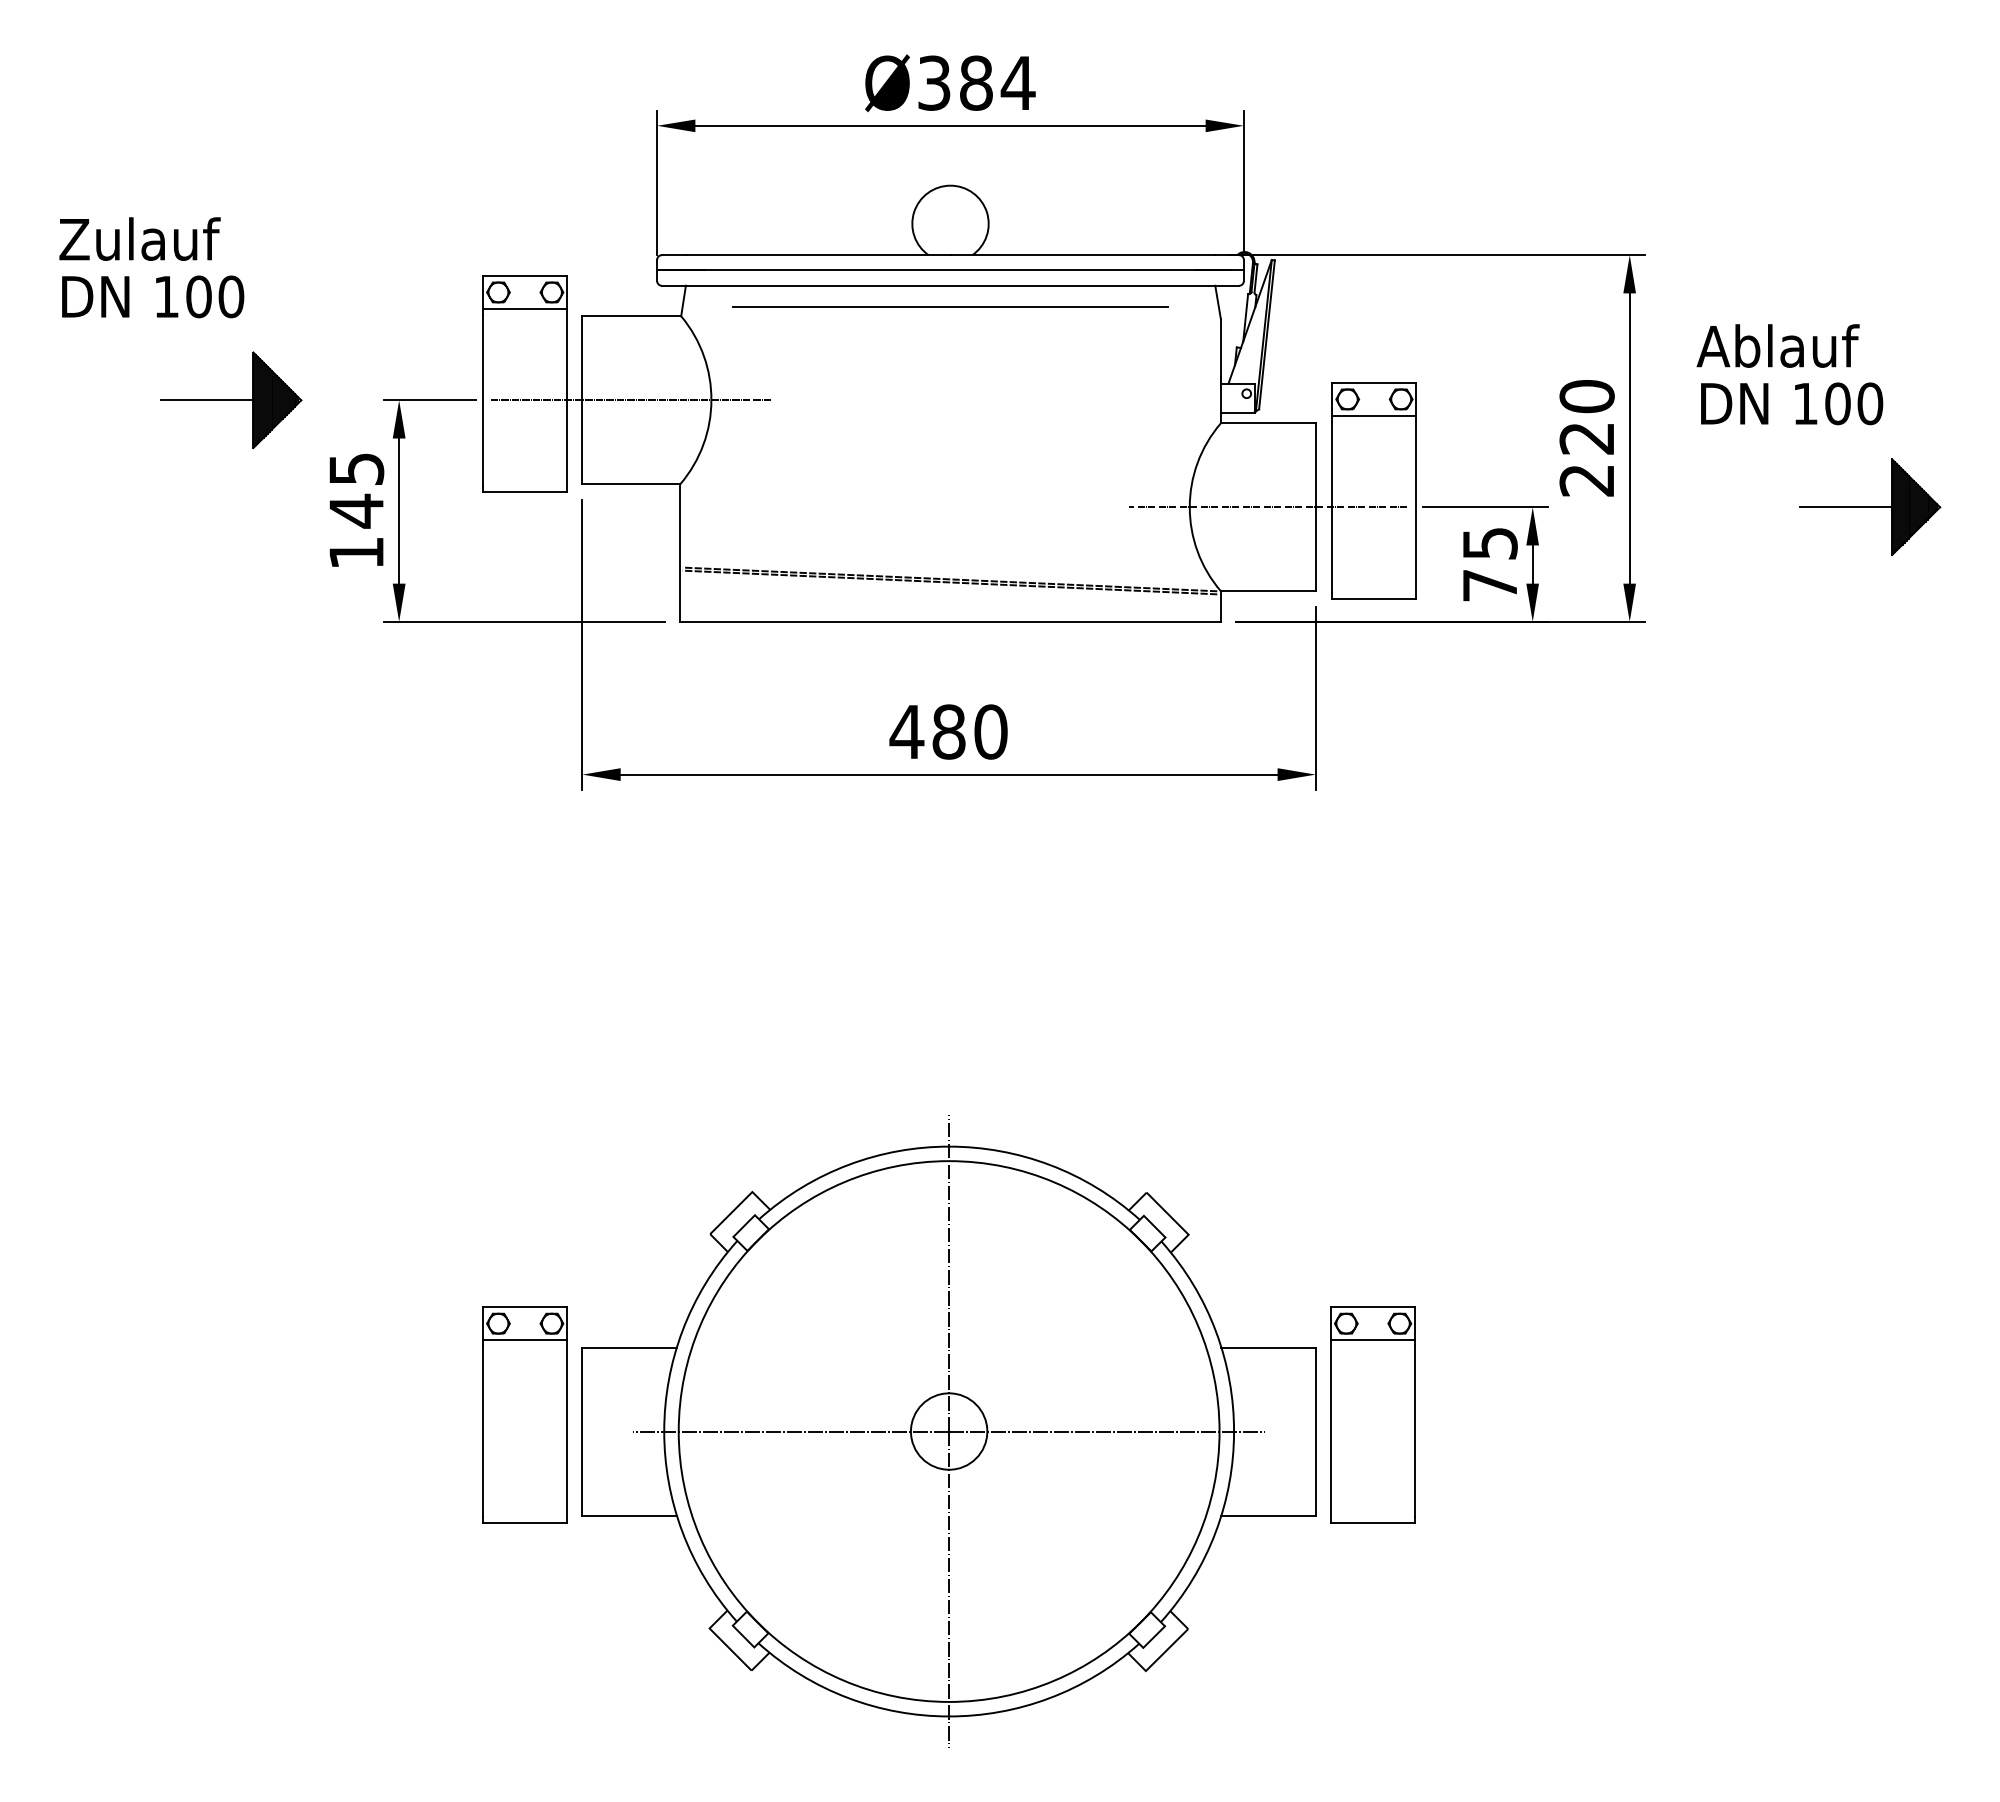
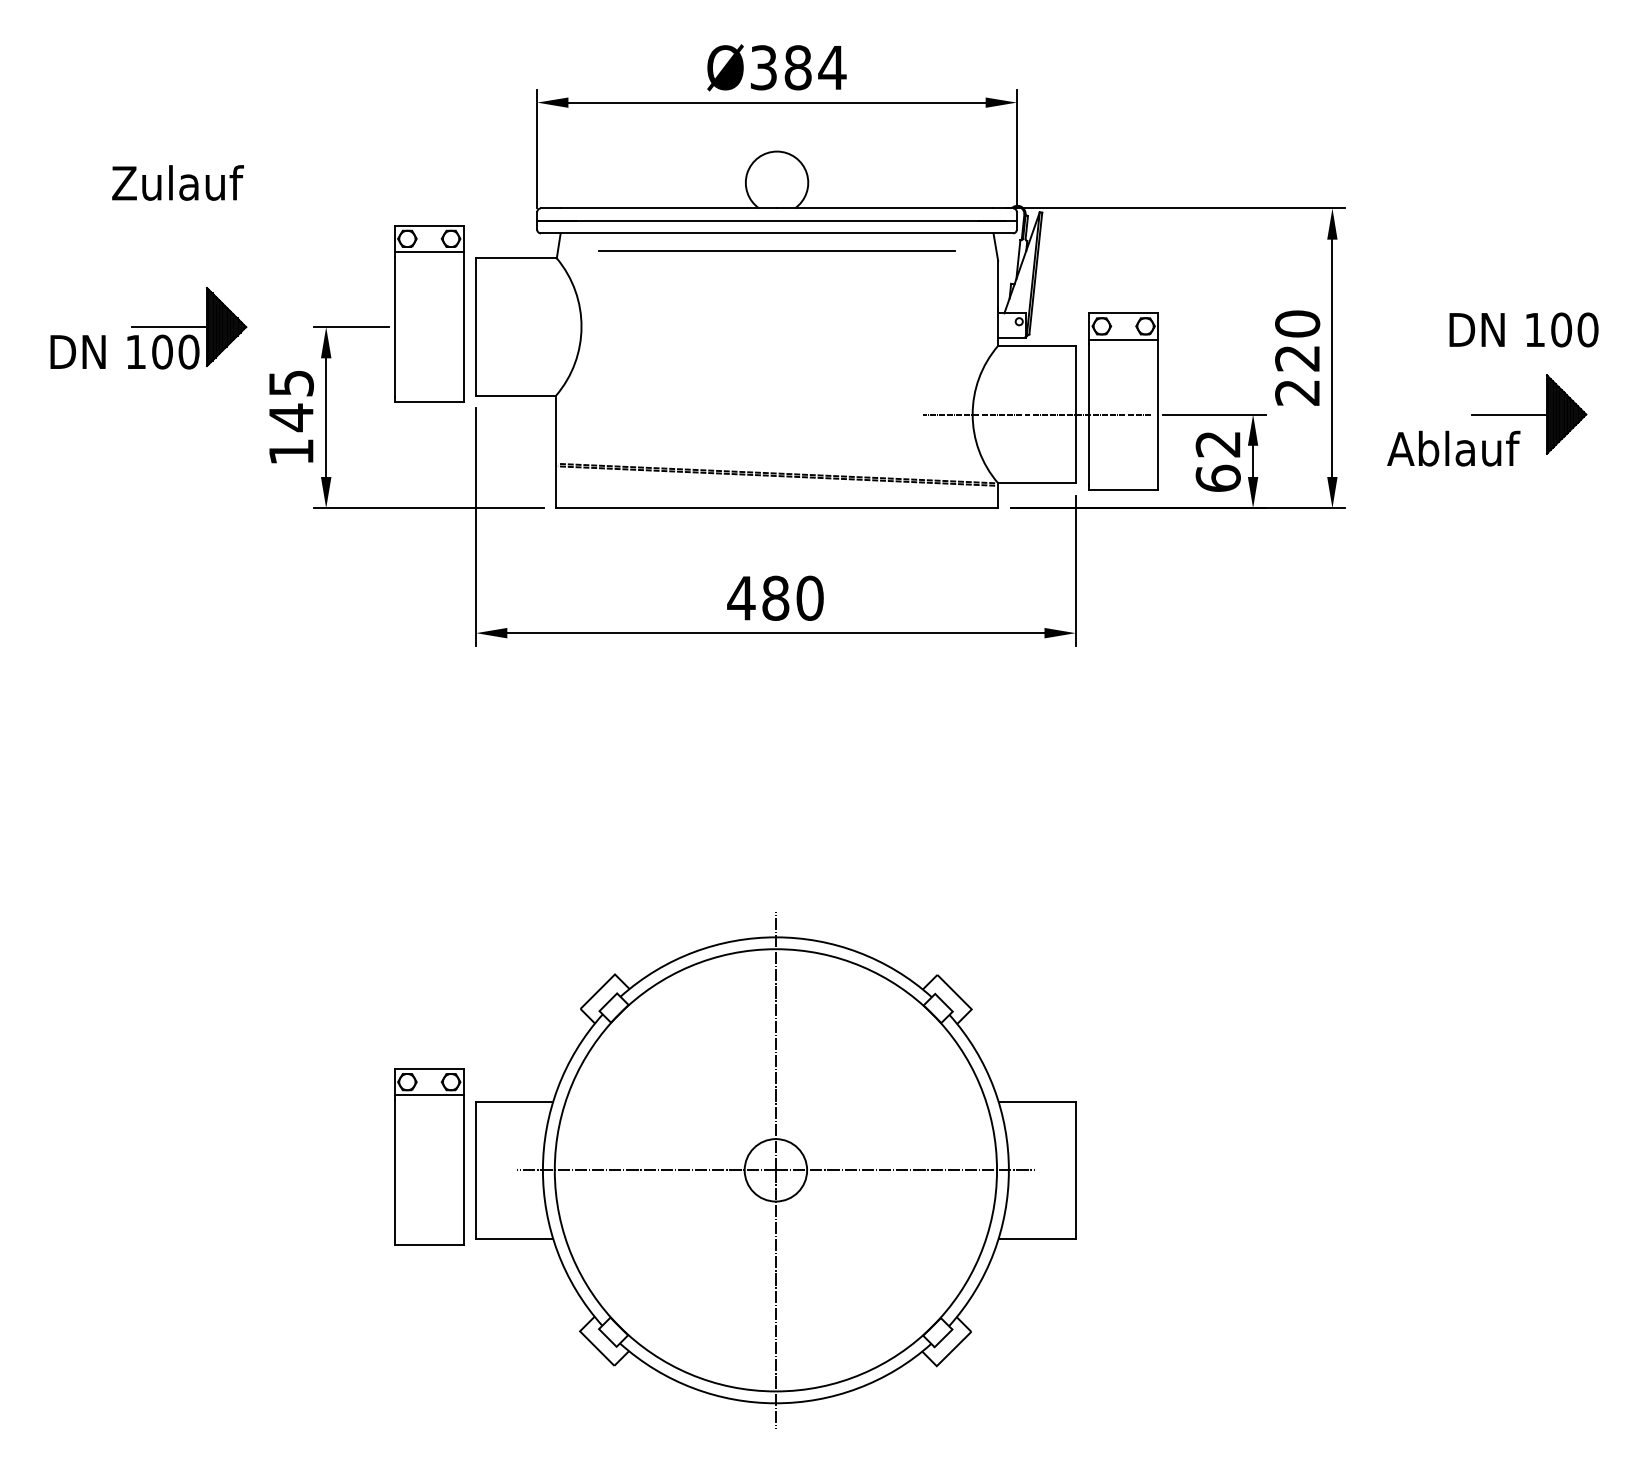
text: (139, 238) -> (177, 182), moved
text: (153, 296) -> (125, 351), moved
text: (1777, 345) -> (1453, 448), moved
line: (630, 400) -> (515, 327), removed
text: (1792, 403) -> (1524, 329), moved
text: (1489, 564) -> (1217, 461), 75 -> 62
part: (1372, 1414) -> (1122, 1156), removed

